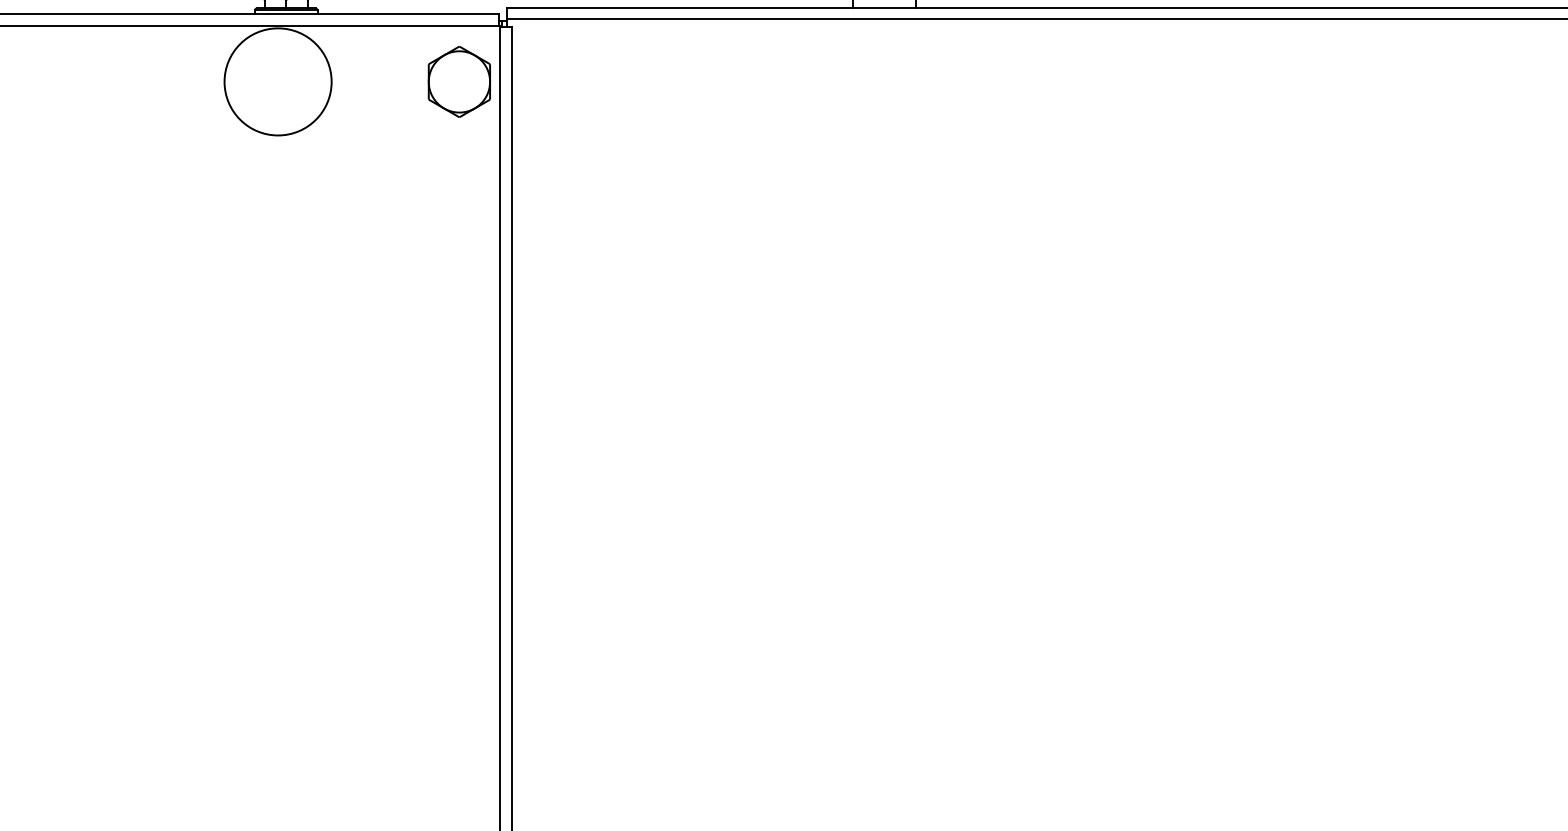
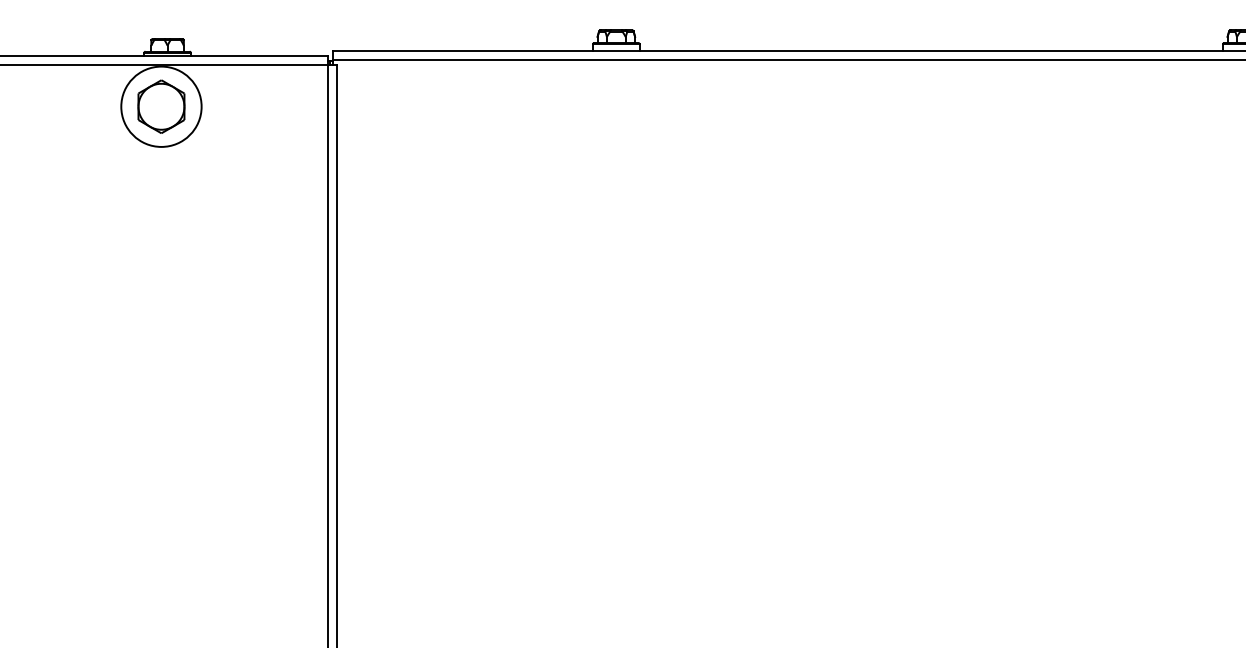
part: (459, 81) -> (161, 106), moved

